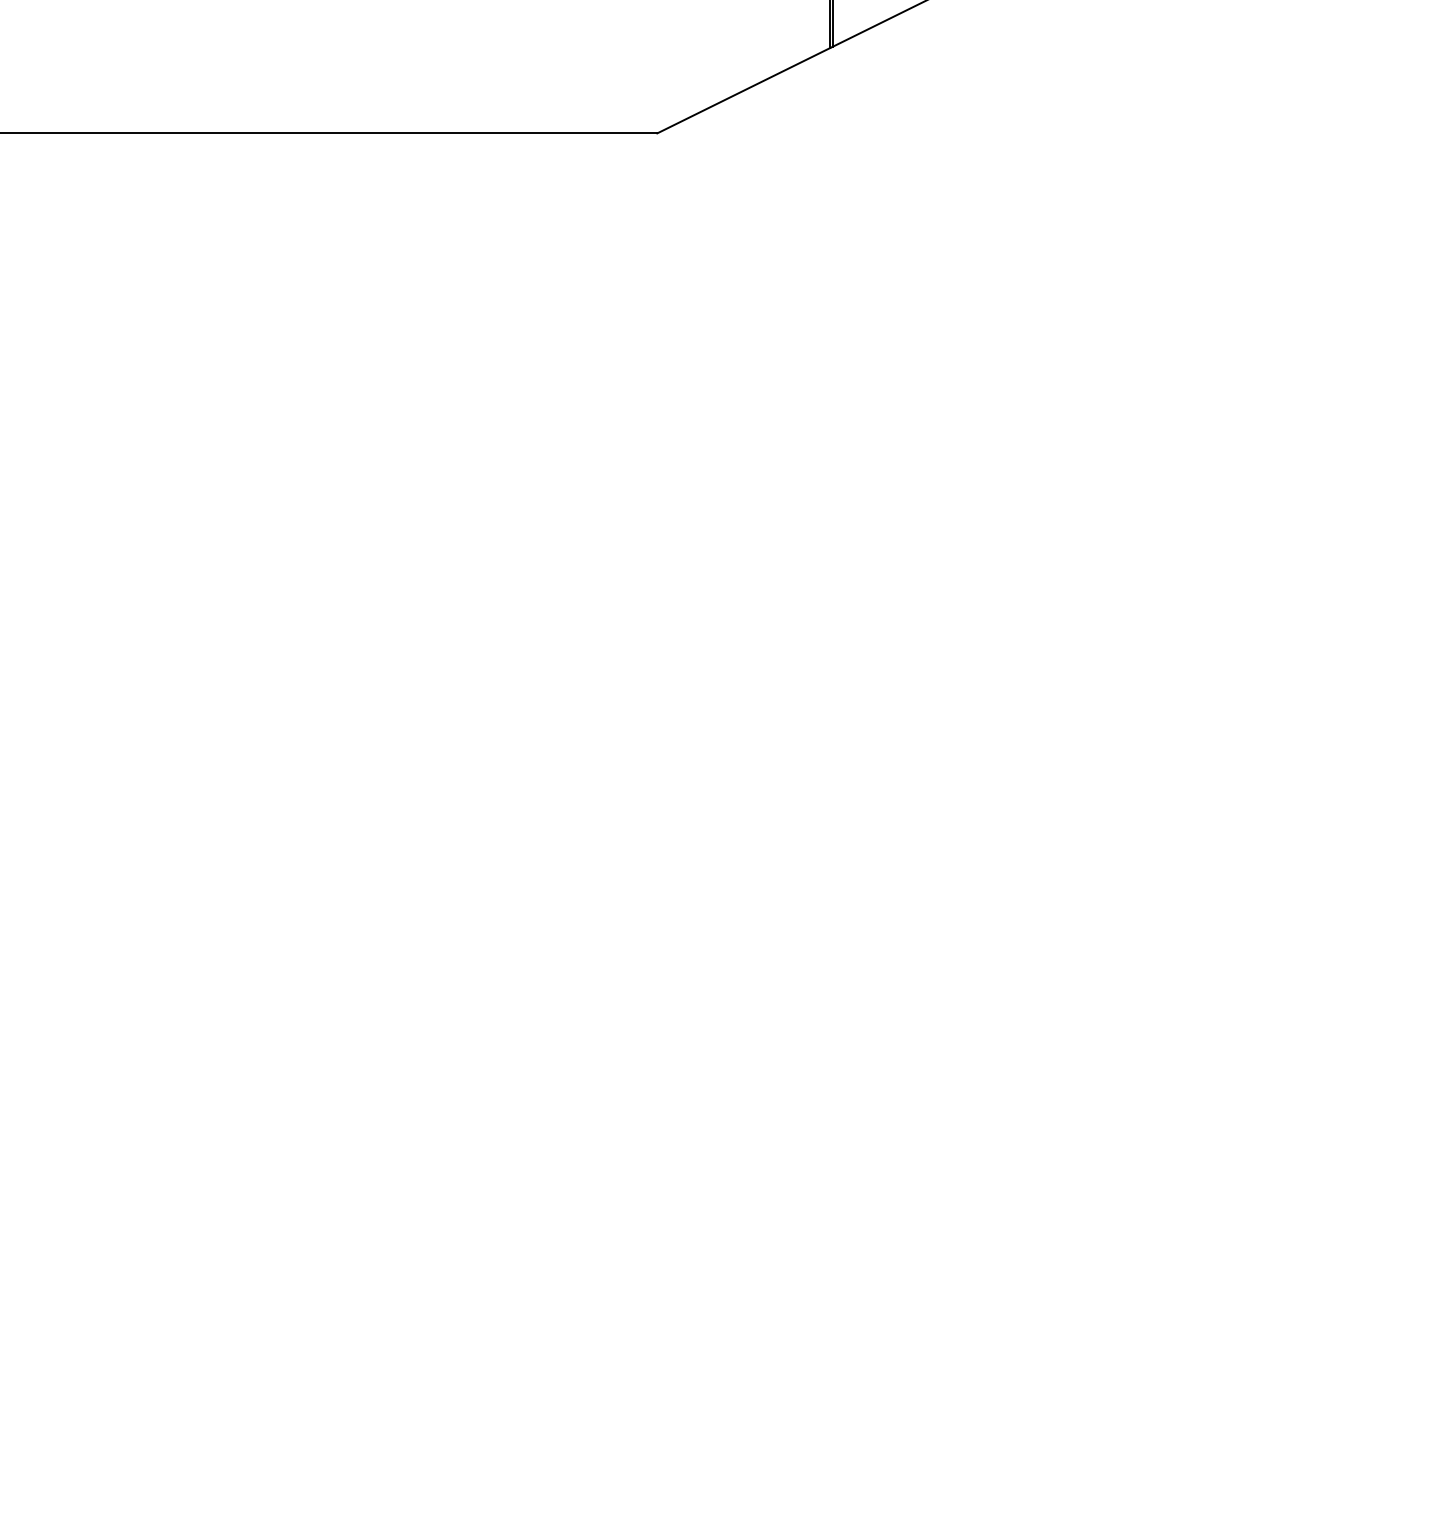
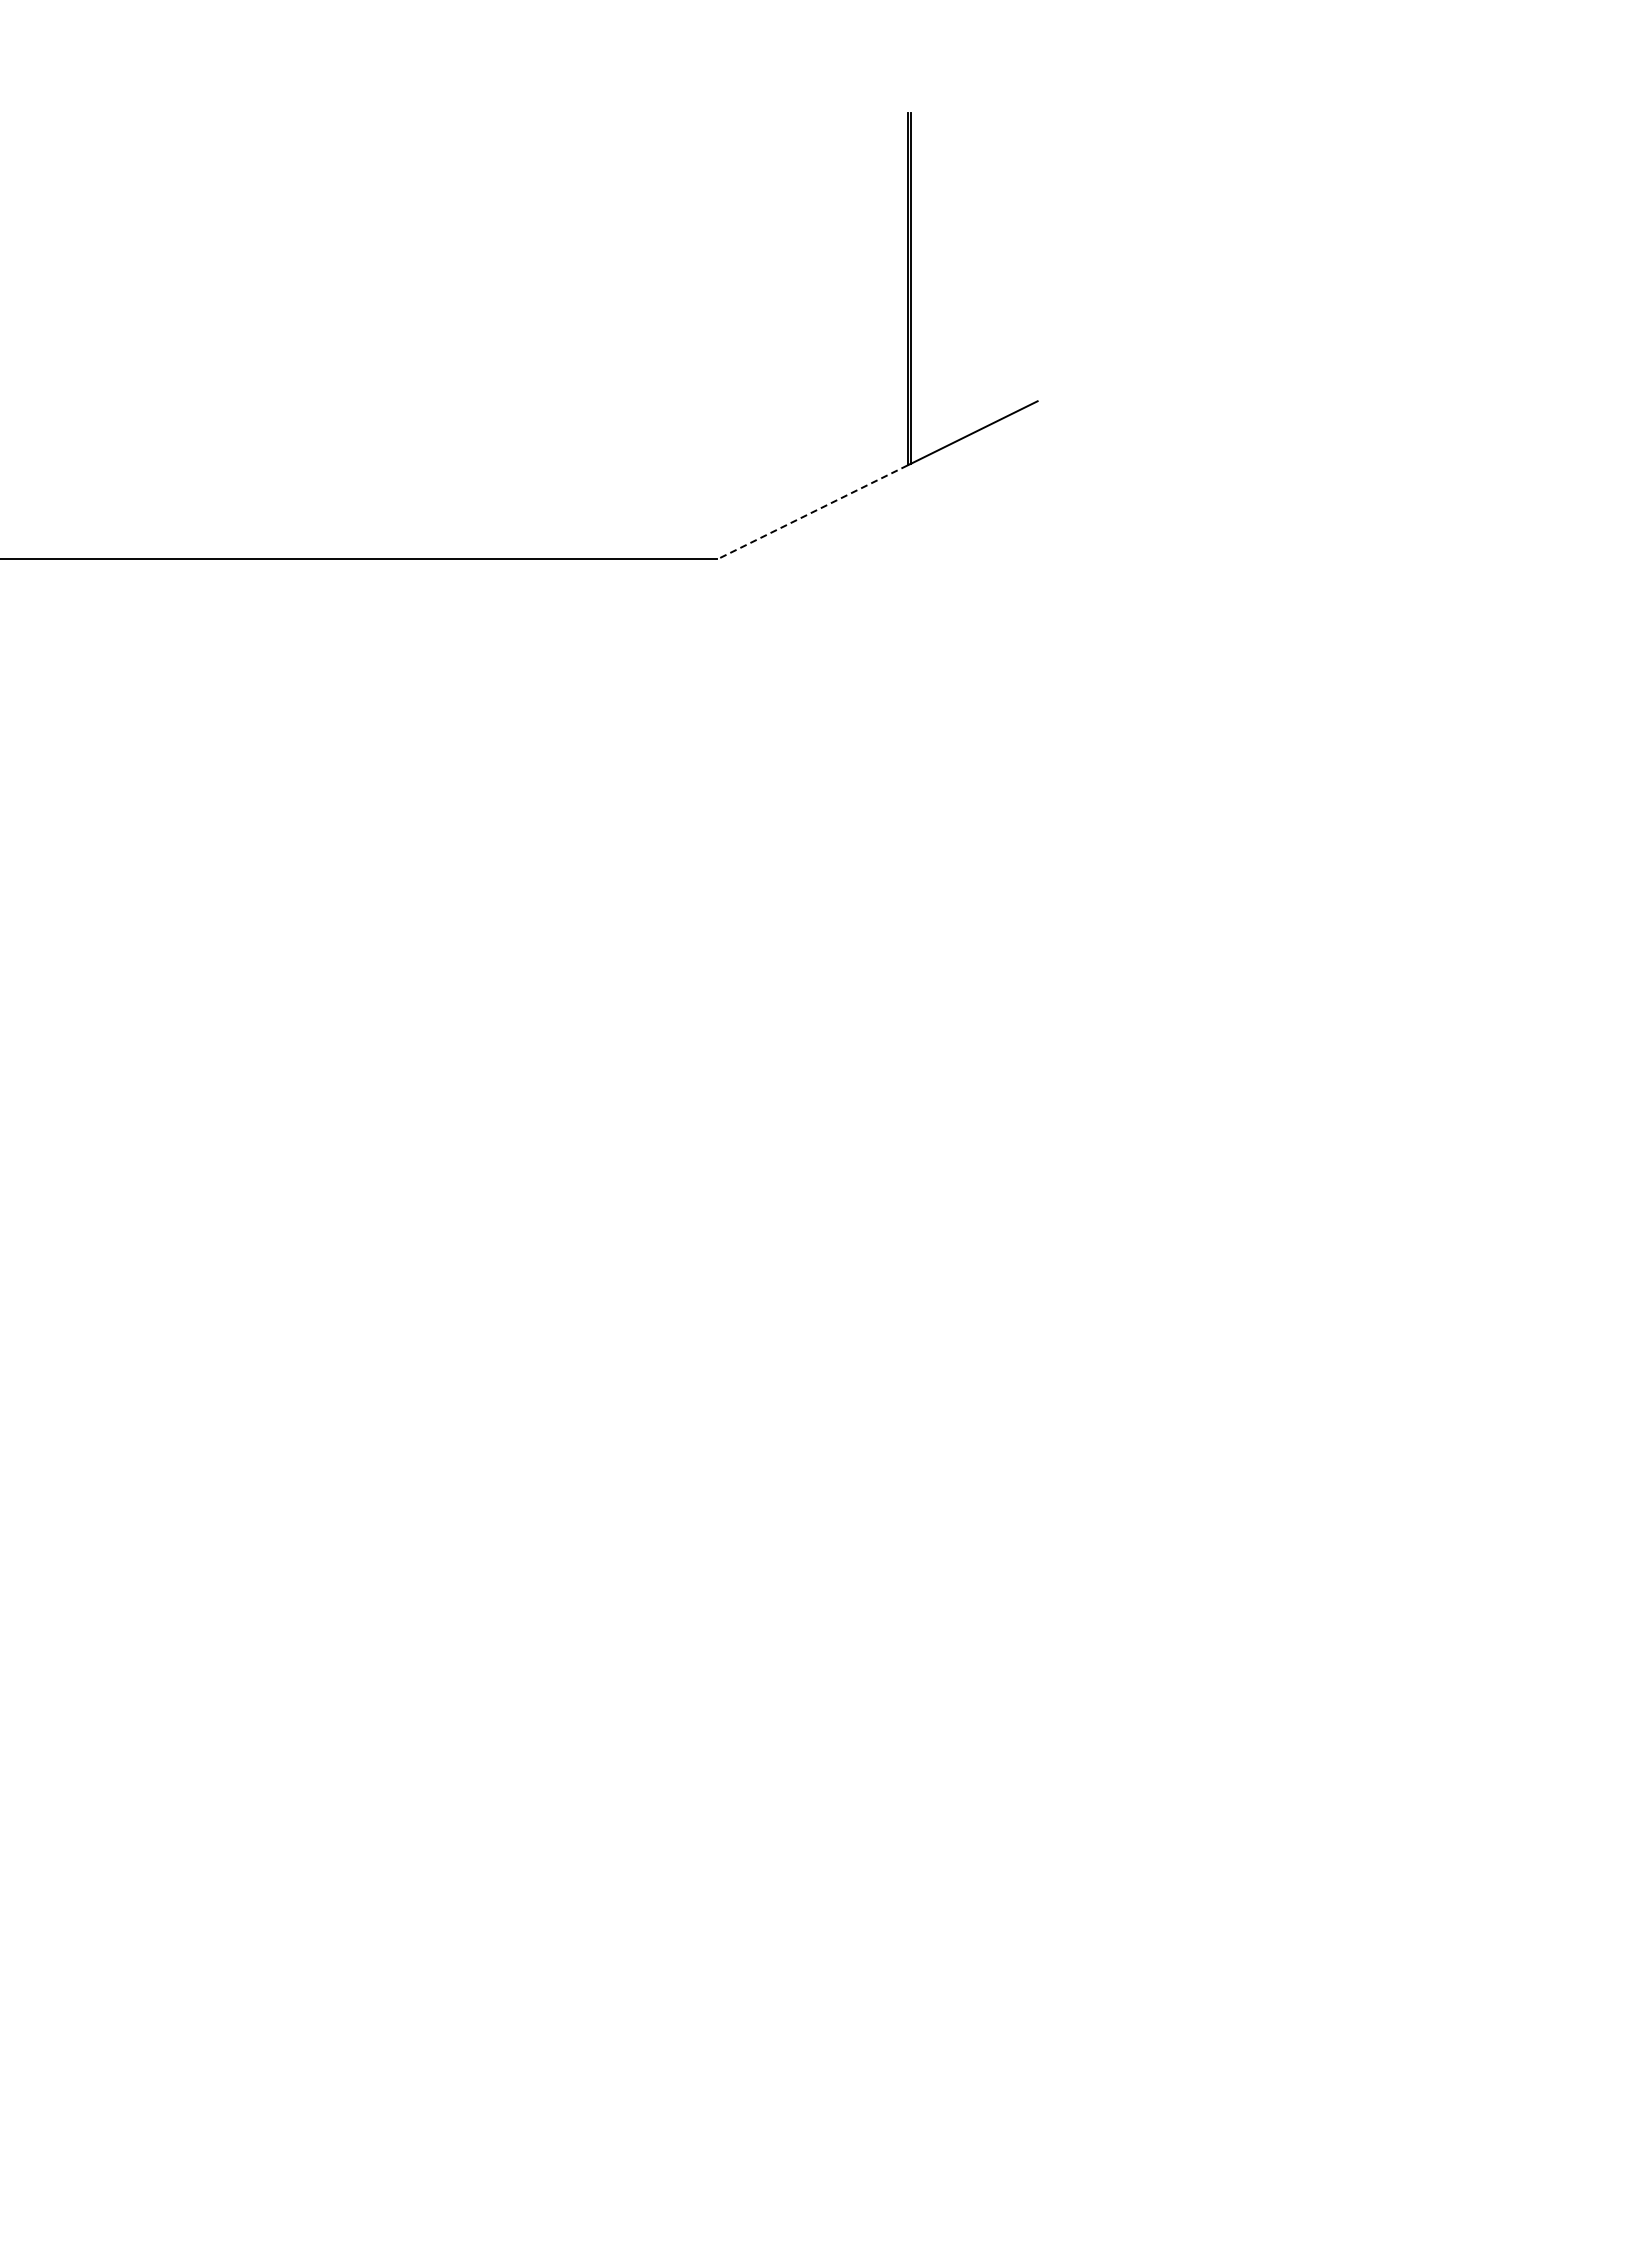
line: (742, 90) -> (811, 512), solid -> dashed

